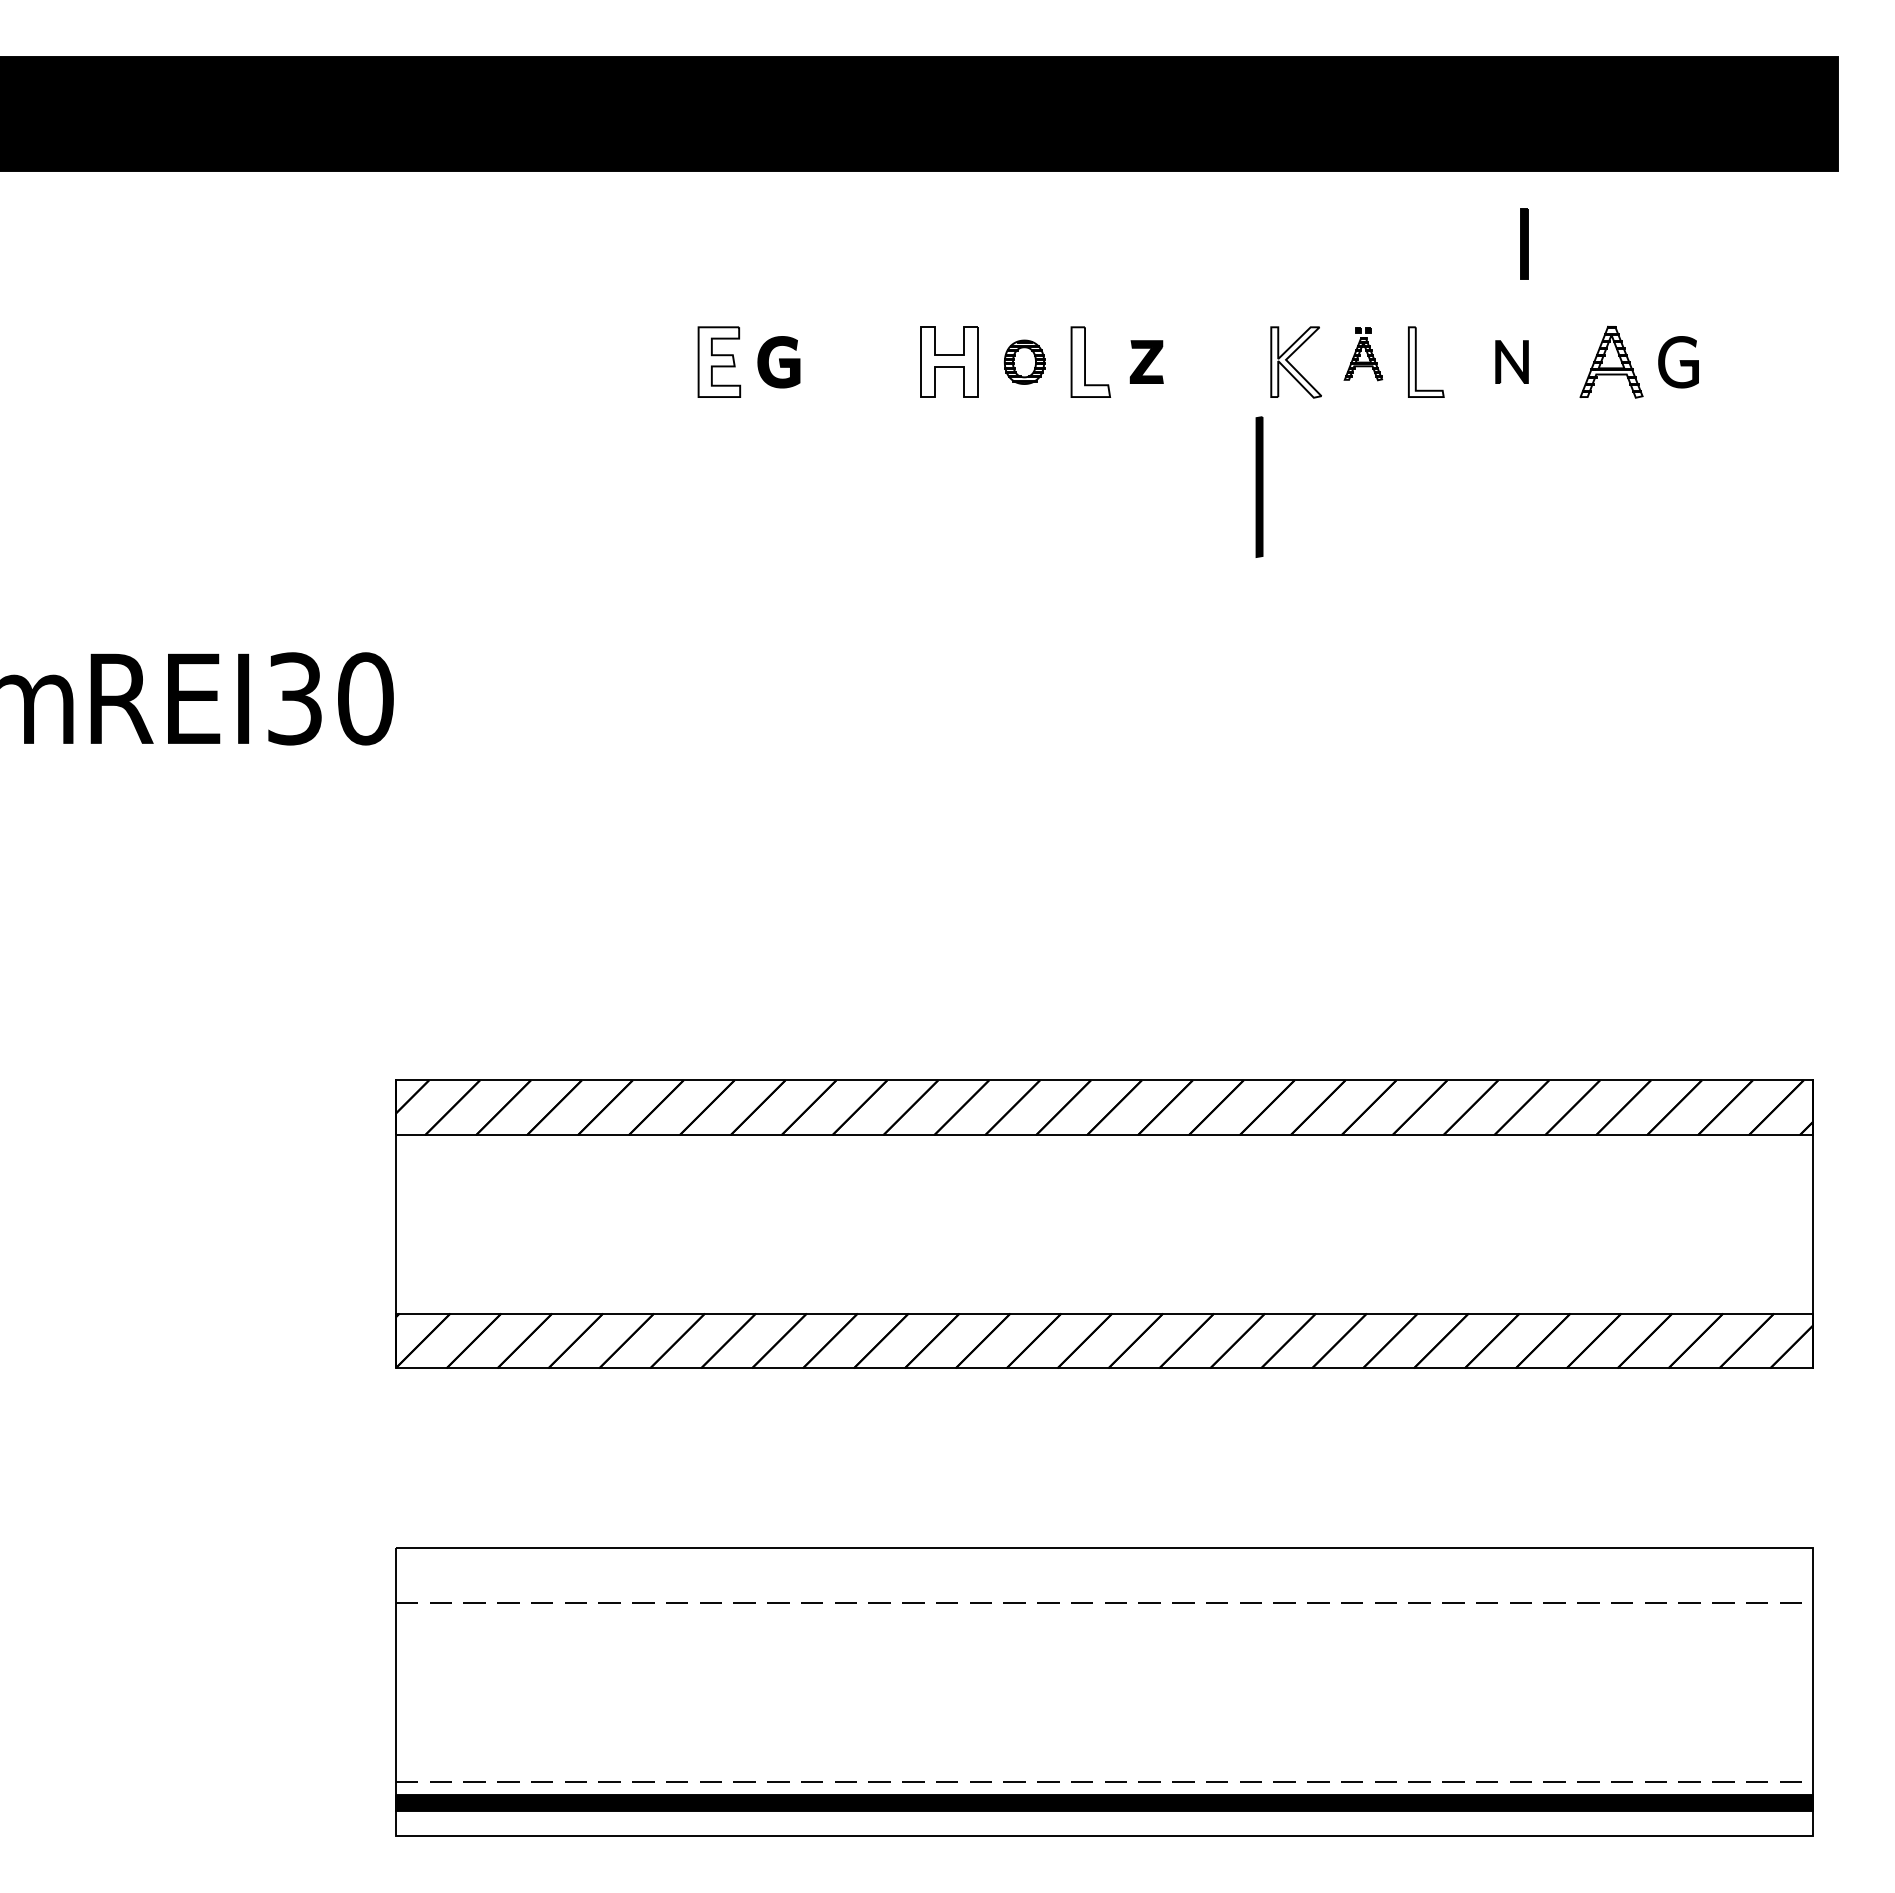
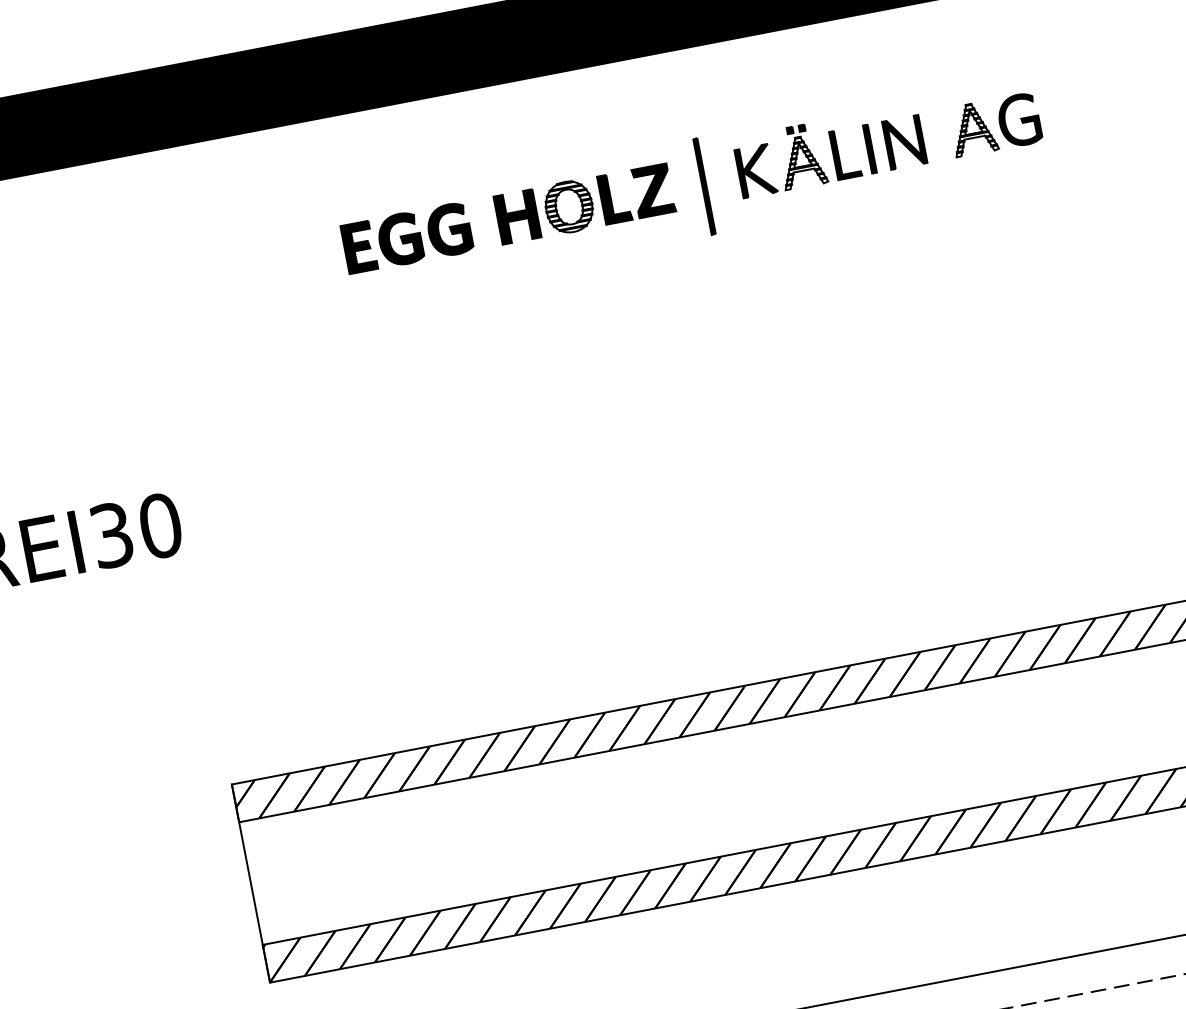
part: (1524, 243) -> (869, 148), moved
part: (1363, 353) -> (801, 156), size x1.67
part: (1146, 361) -> (653, 190), size x1.67
part: (1511, 361) -> (904, 142), size x1.67
fill: (719, 362) -> (359, 247), added
part: (778, 362) -> (400, 239), size x1.43
part: (850, 362) -> (449, 230), added
fill: (949, 362) -> (517, 217), added
part: (1024, 362) -> (569, 207), size x1.67
fill: (1090, 362) -> (614, 198), added
fill: (1296, 362) -> (756, 171), added
fill: (1425, 362) -> (845, 154), added
part: (1678, 362) -> (1019, 120), size x1.43
part: (1259, 486) -> (704, 186), moved

